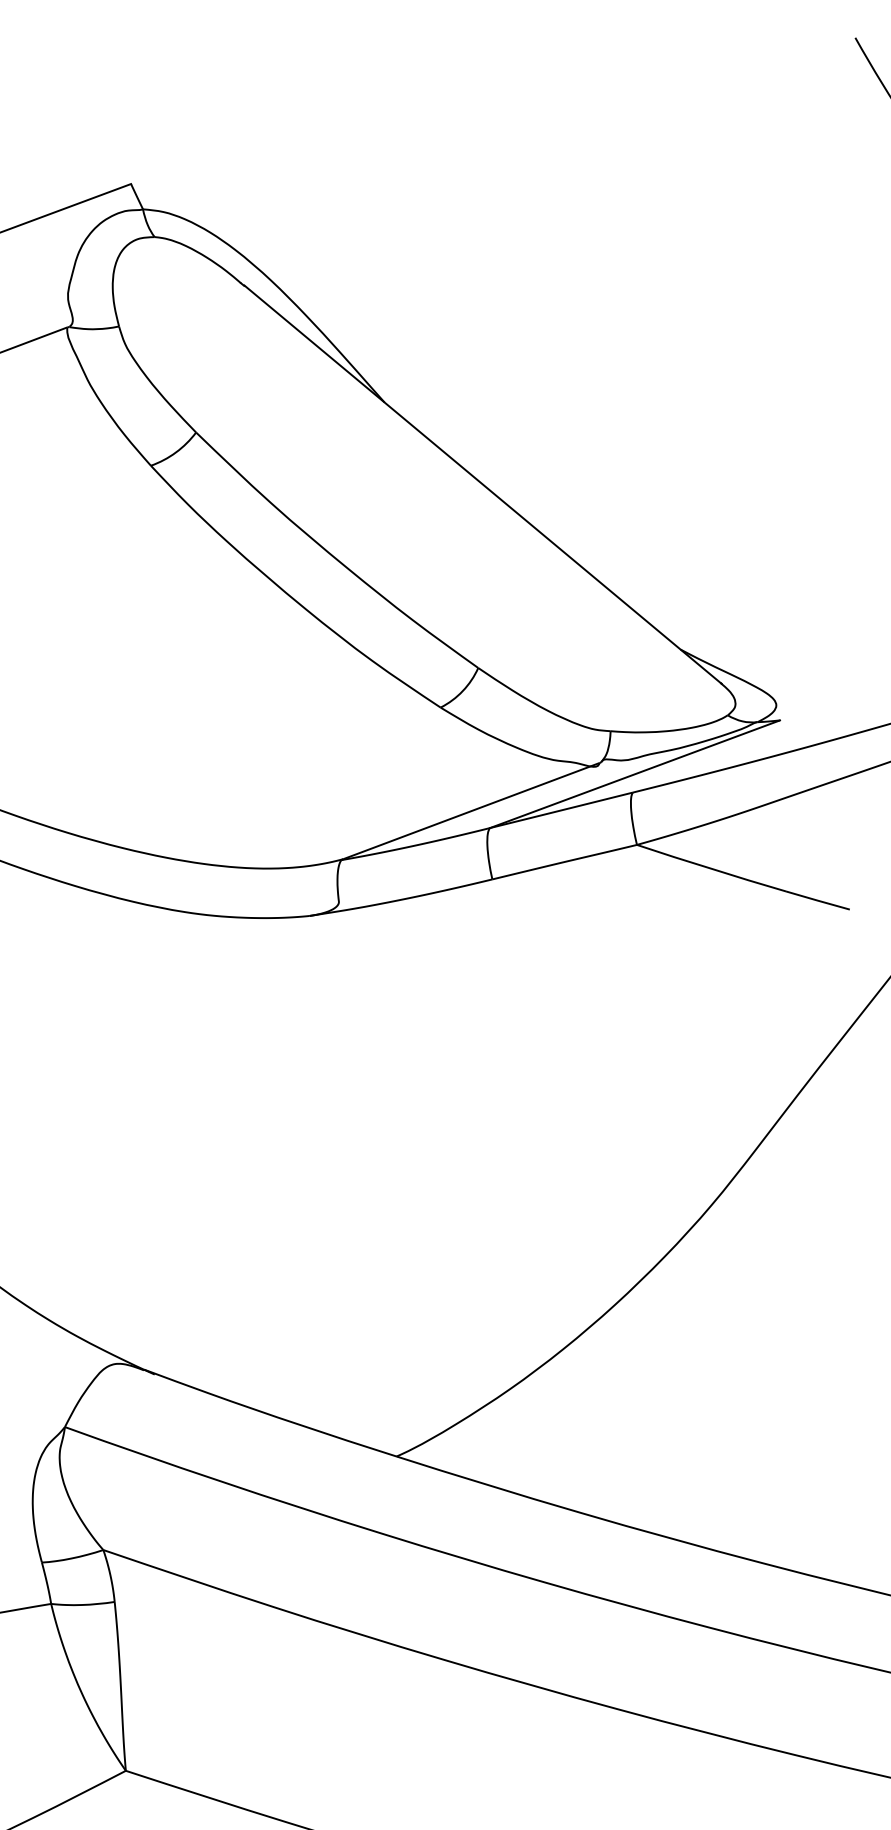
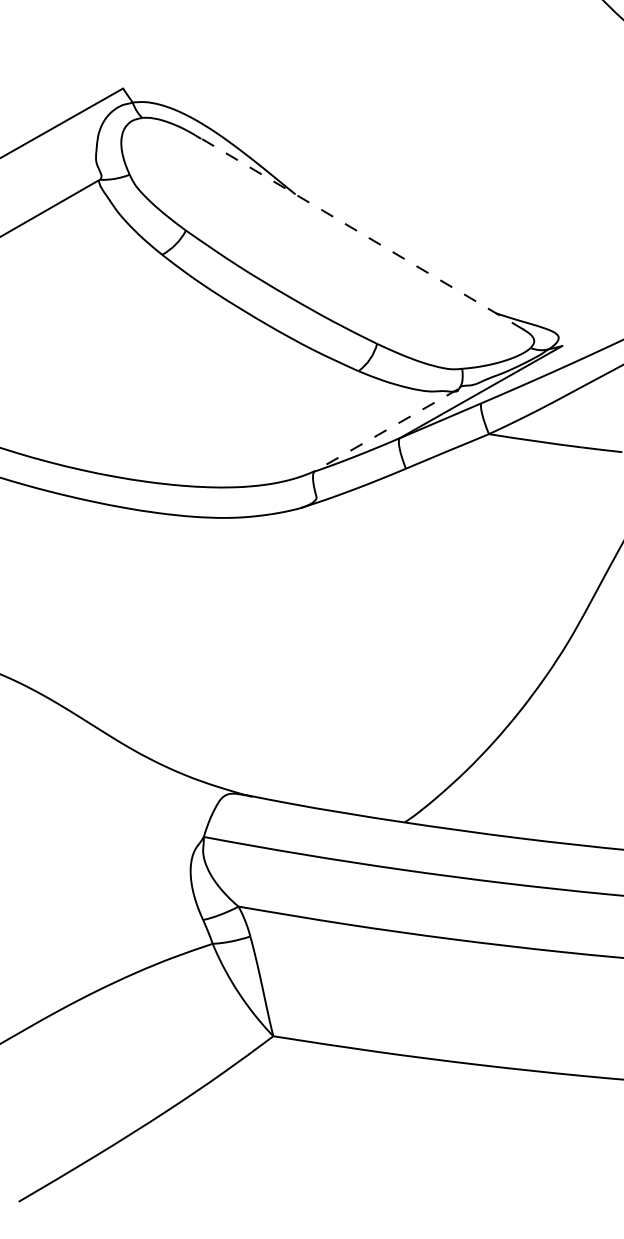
line: (483, 483) -> (362, 233), solid -> dashed
line: (470, 811) -> (386, 430), solid -> dashed

